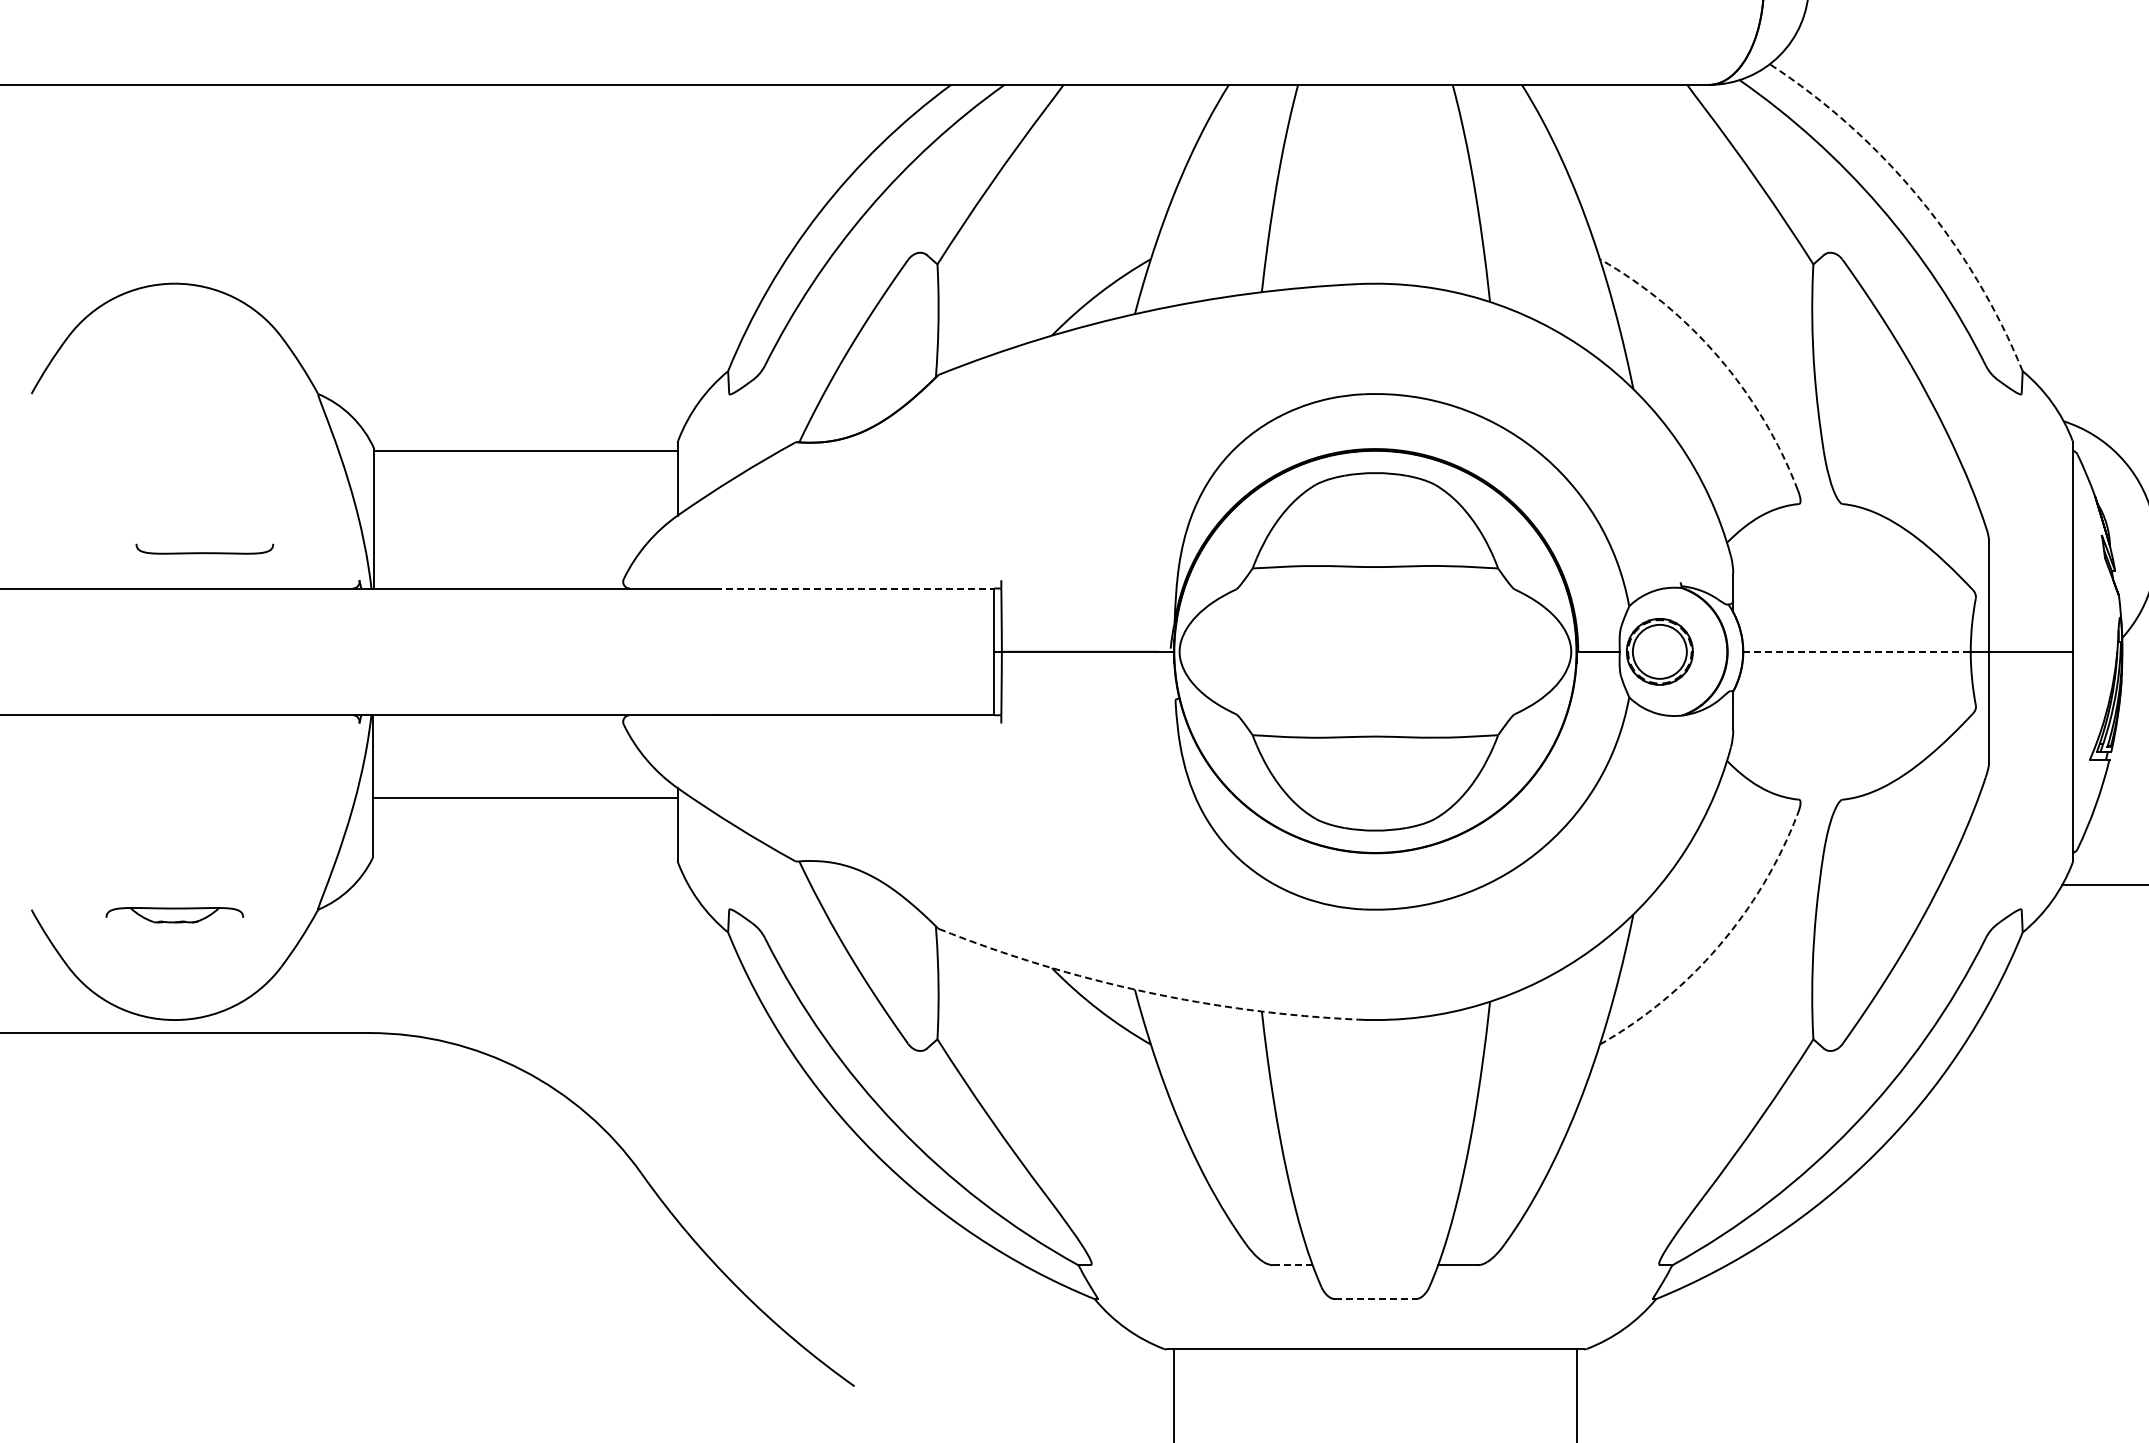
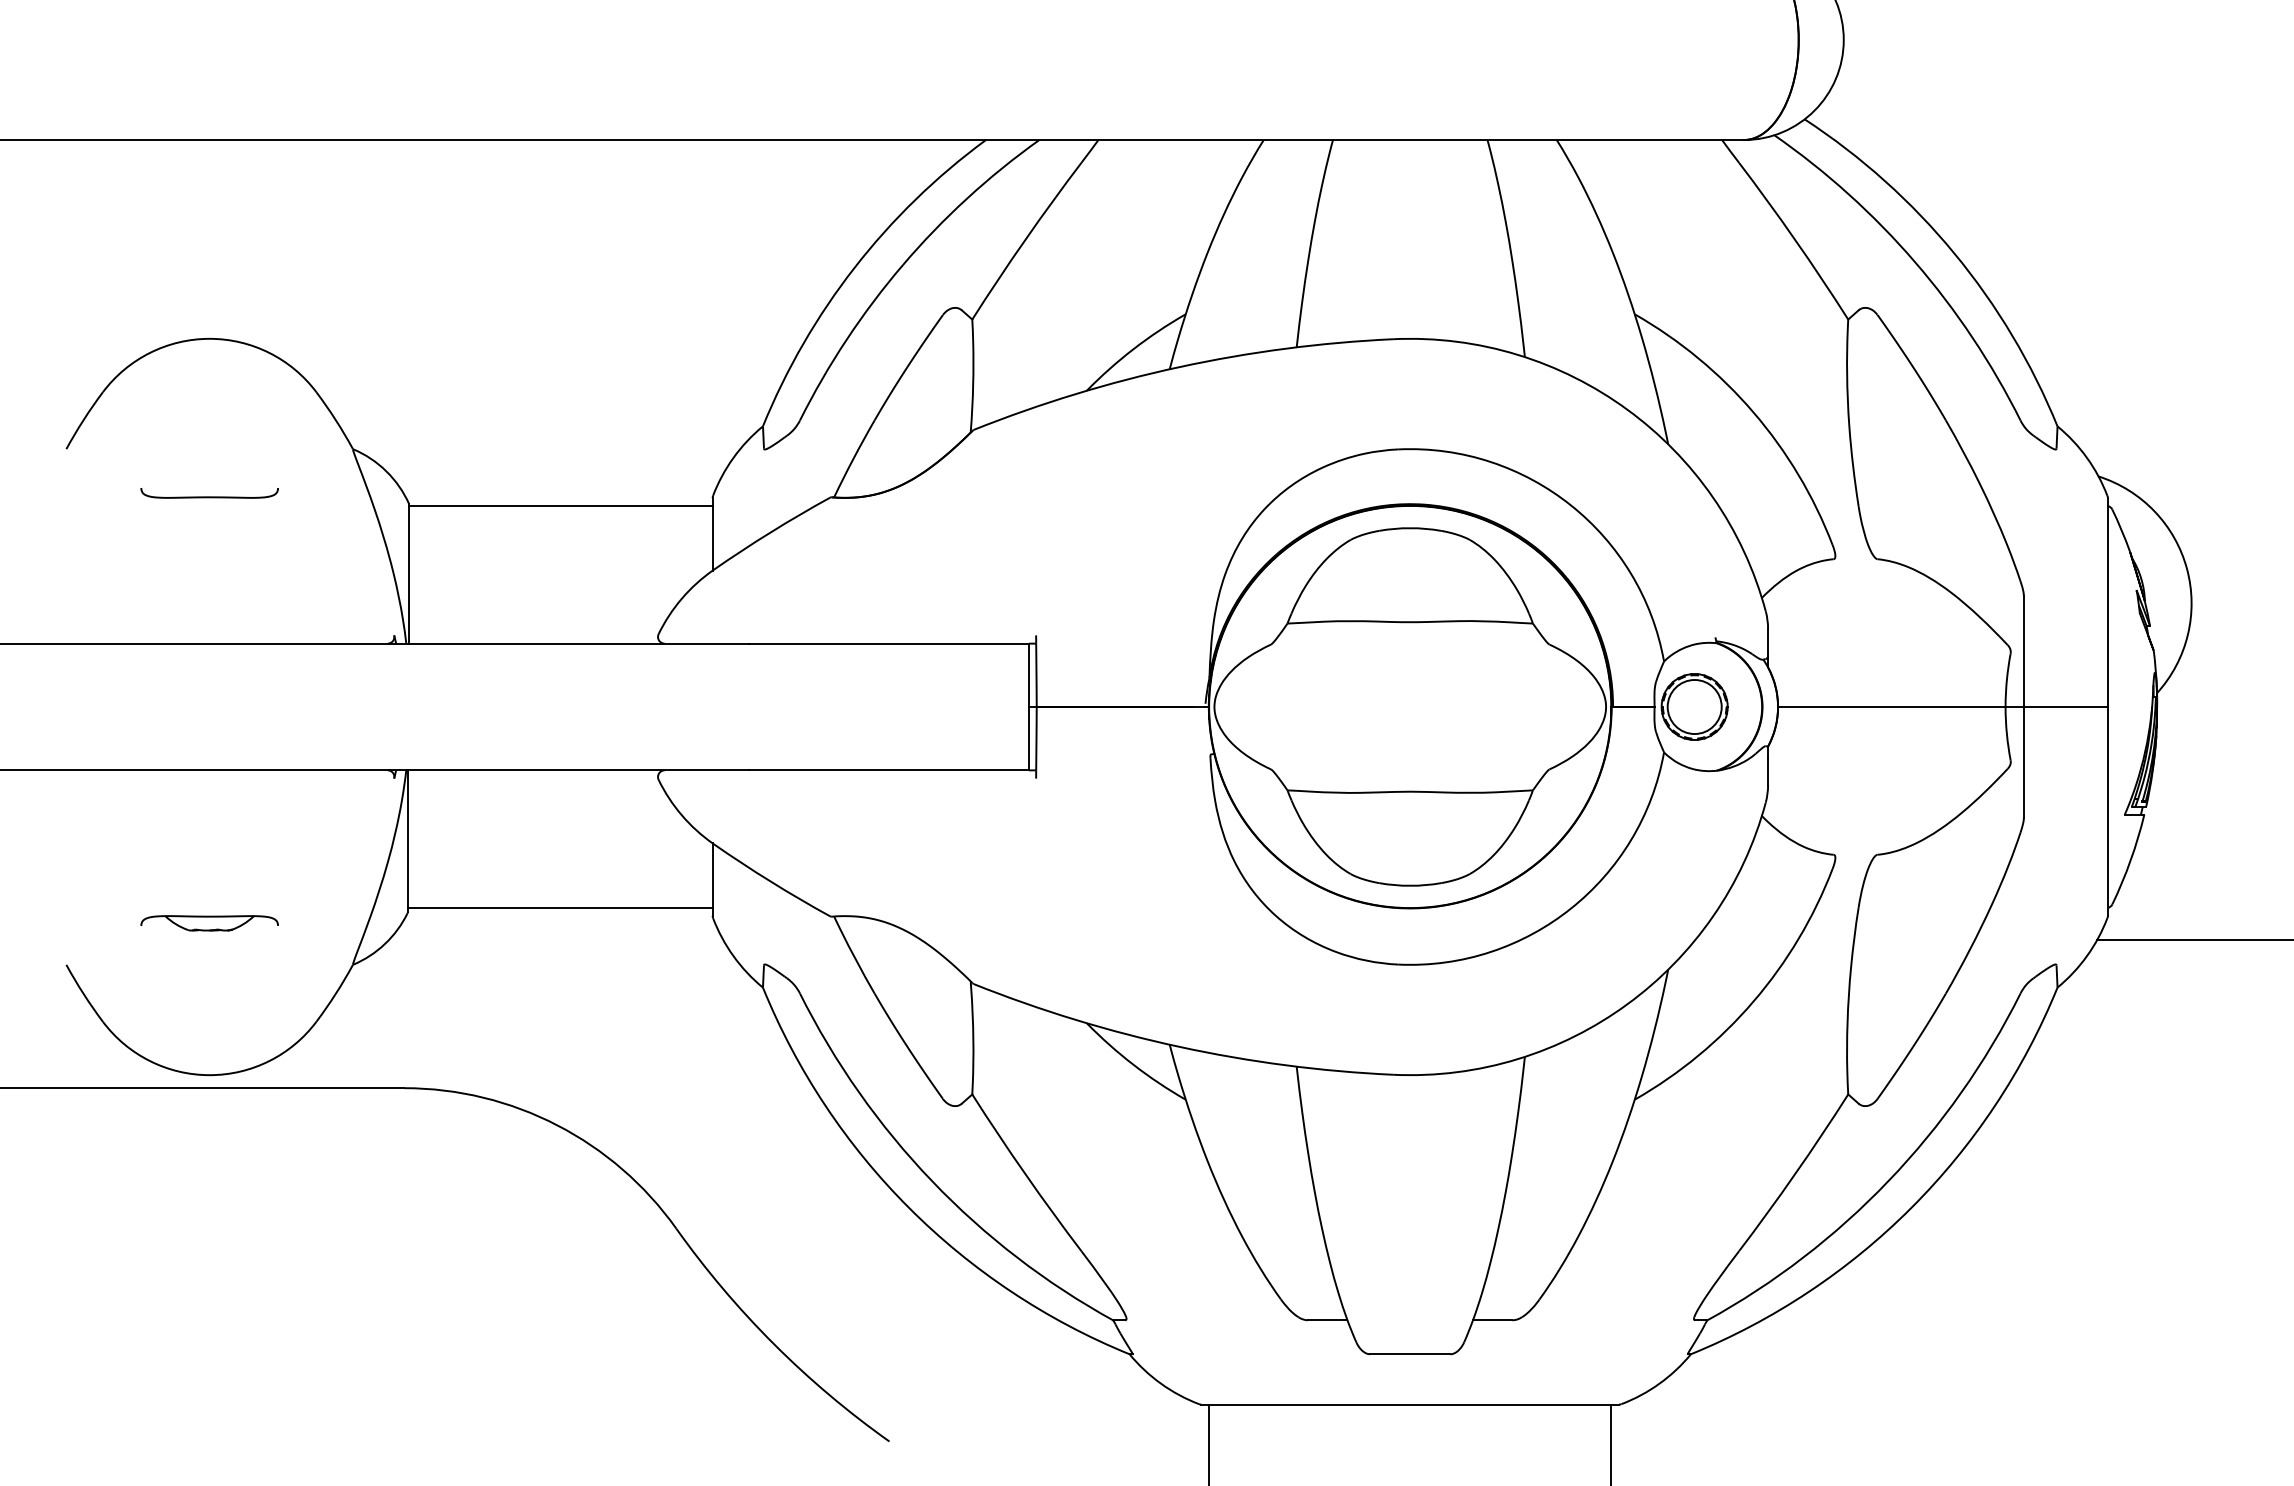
arc: (1919, 198) -> (1954, 253), dashed -> solid
arc: (1718, 357) -> (1753, 412), dashed -> solid
curve: (204, 552) -> (209, 496), moved
line: (854, 588) -> (889, 643), dashed -> solid
line: (1856, 652) -> (1891, 707), dashed -> solid
line: (524, 798) -> (559, 908), moved
part: (174, 915) -> (209, 923), moved
arc: (1718, 946) -> (1753, 1001), dashed -> solid
arc: (1144, 991) -> (1179, 1046), dashed -> solid
line: (1292, 1265) -> (1327, 1320), dashed -> solid
line: (1375, 1299) -> (1410, 1354), dashed -> solid

